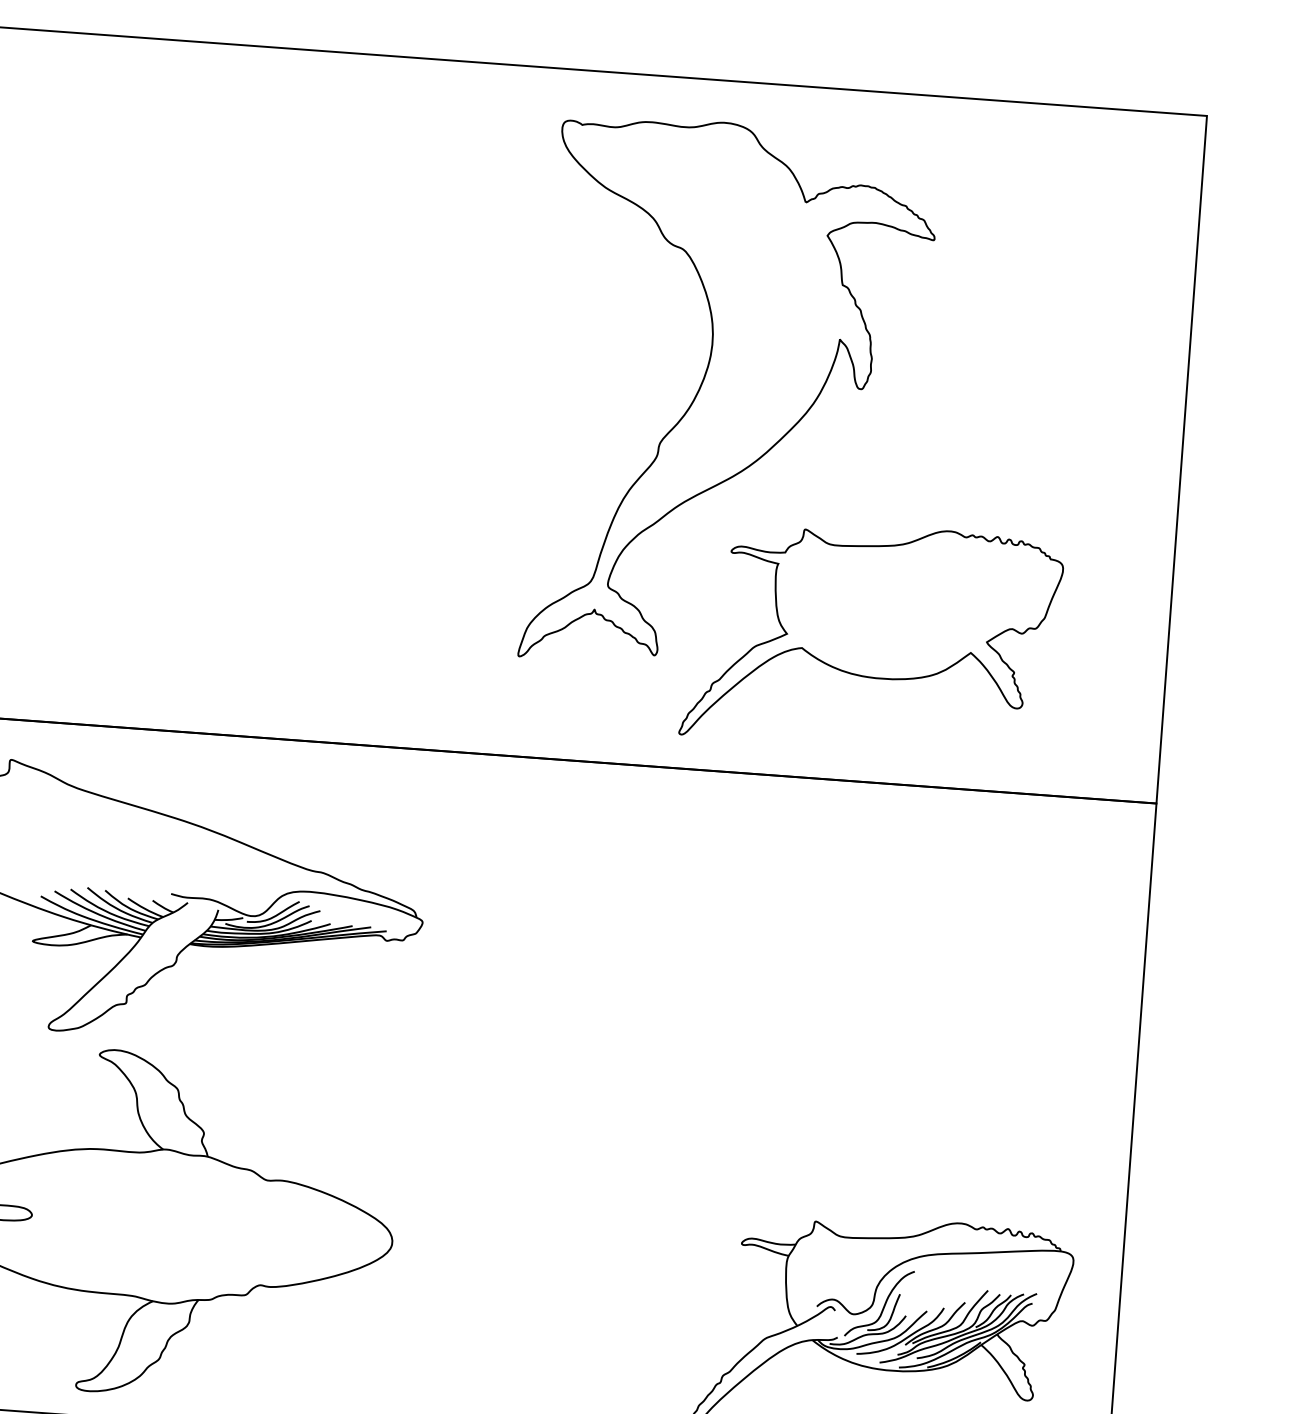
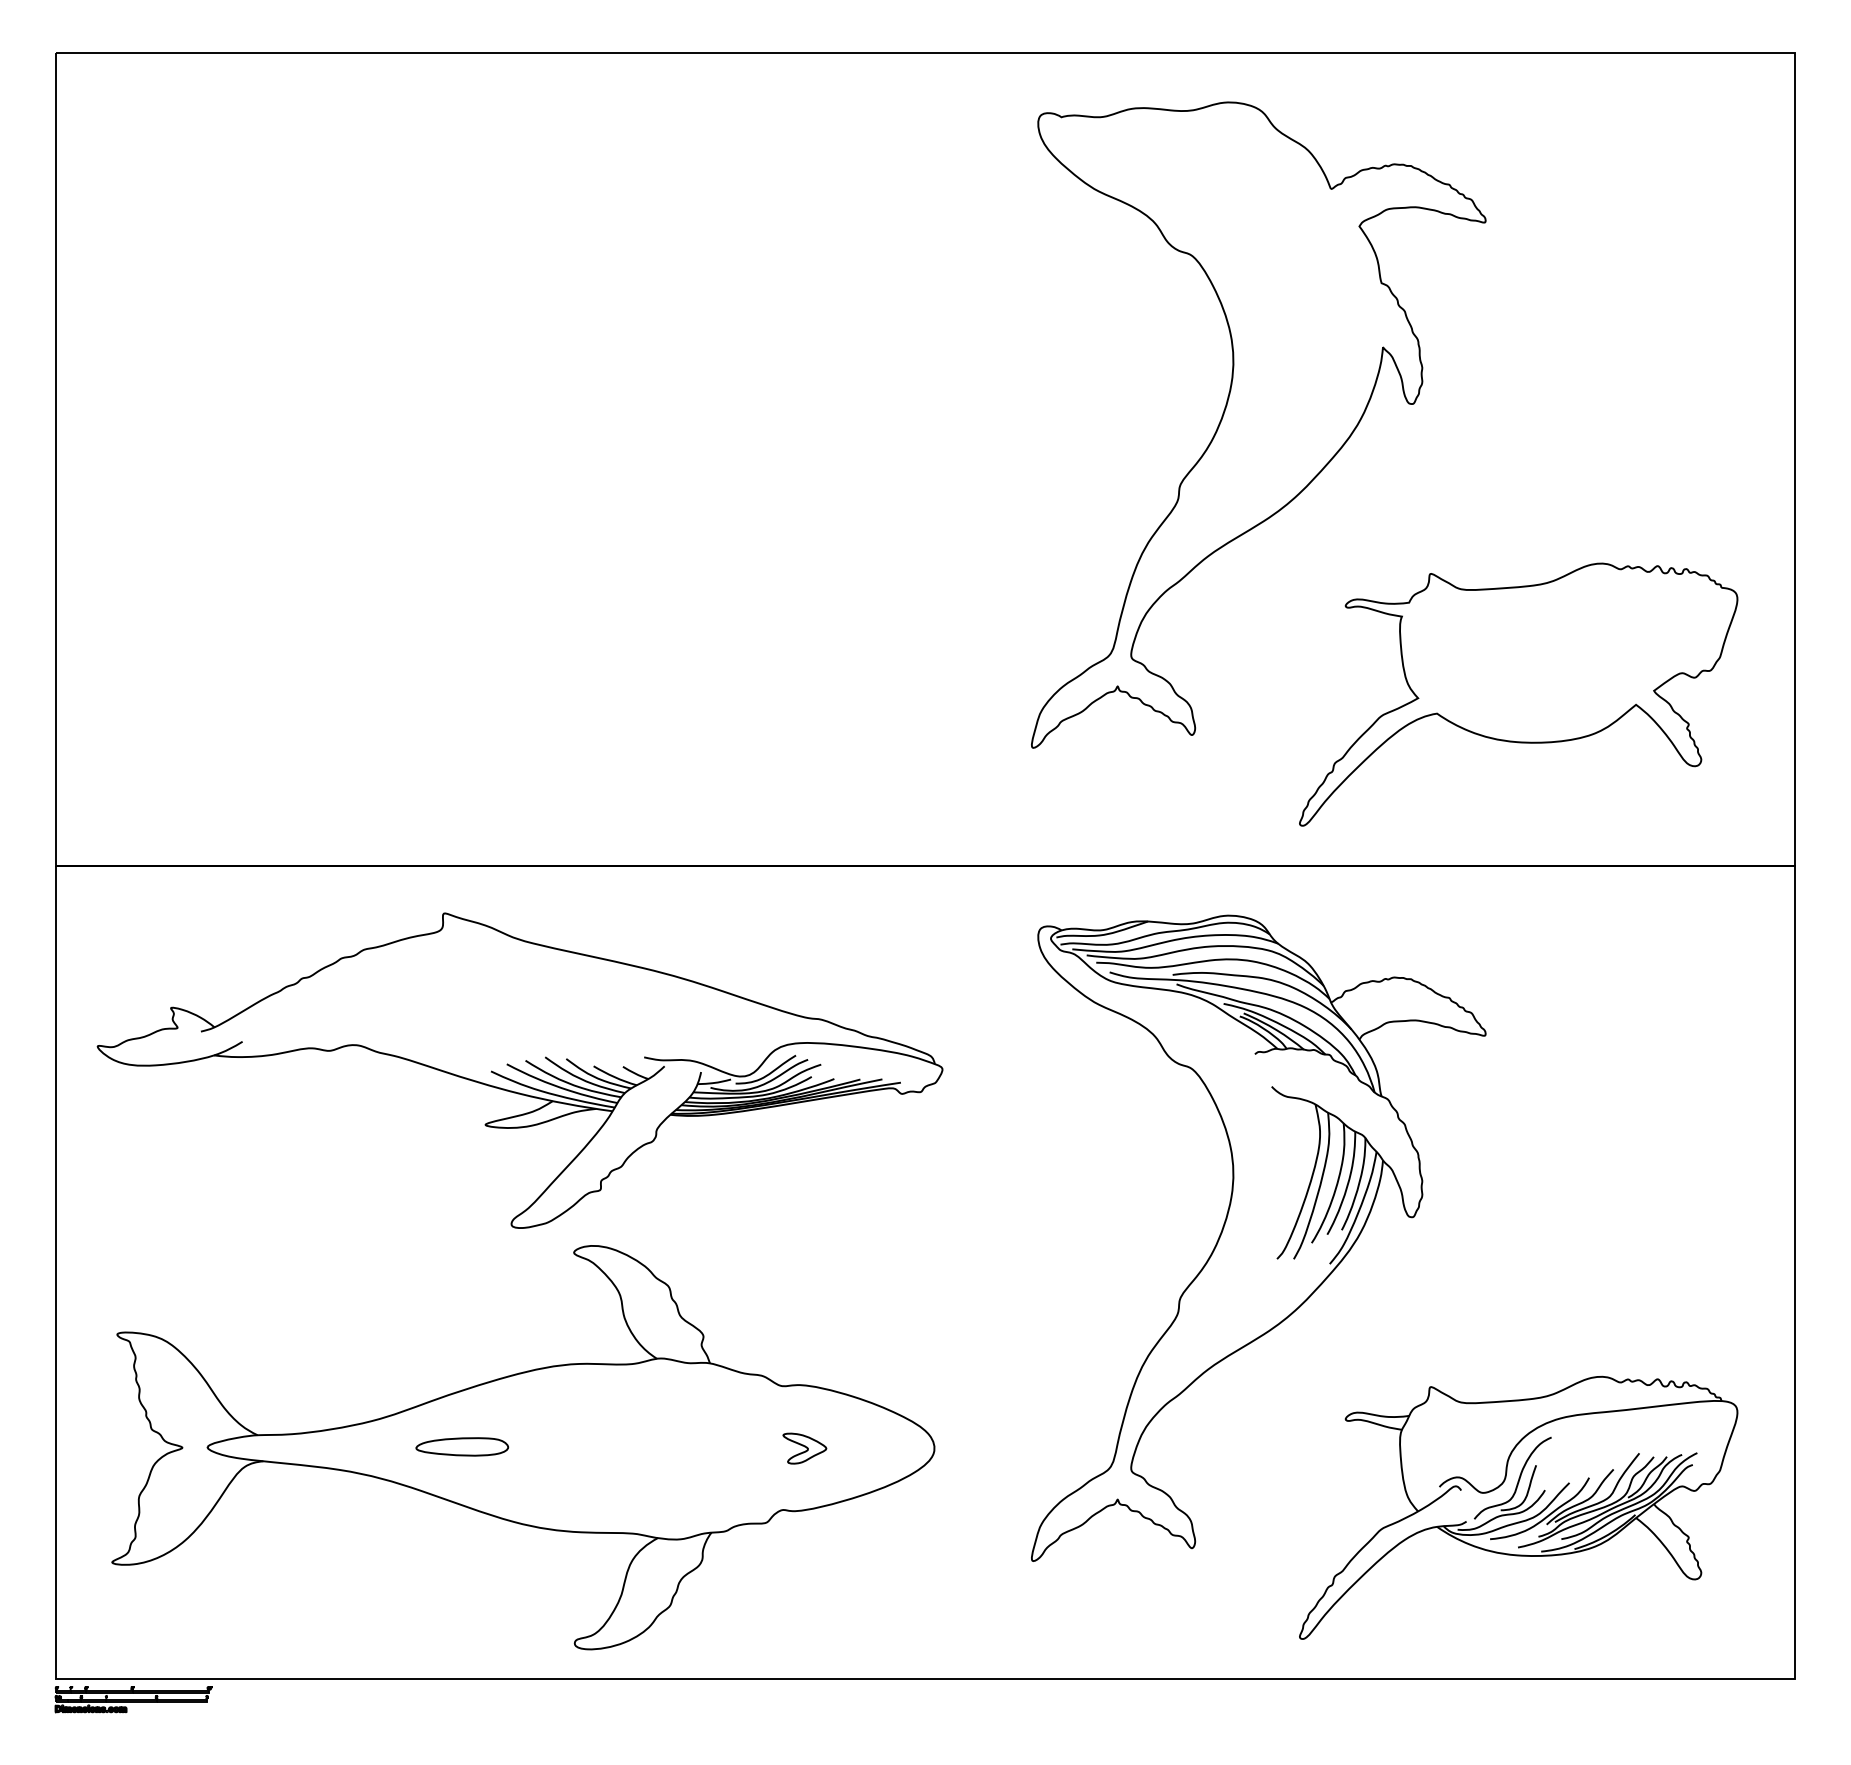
part: (872, 636) -> (1518, 694), moved
part: (679, 1084) -> (1258, 1237), added
part: (282, 1234) -> (804, 1448), added

